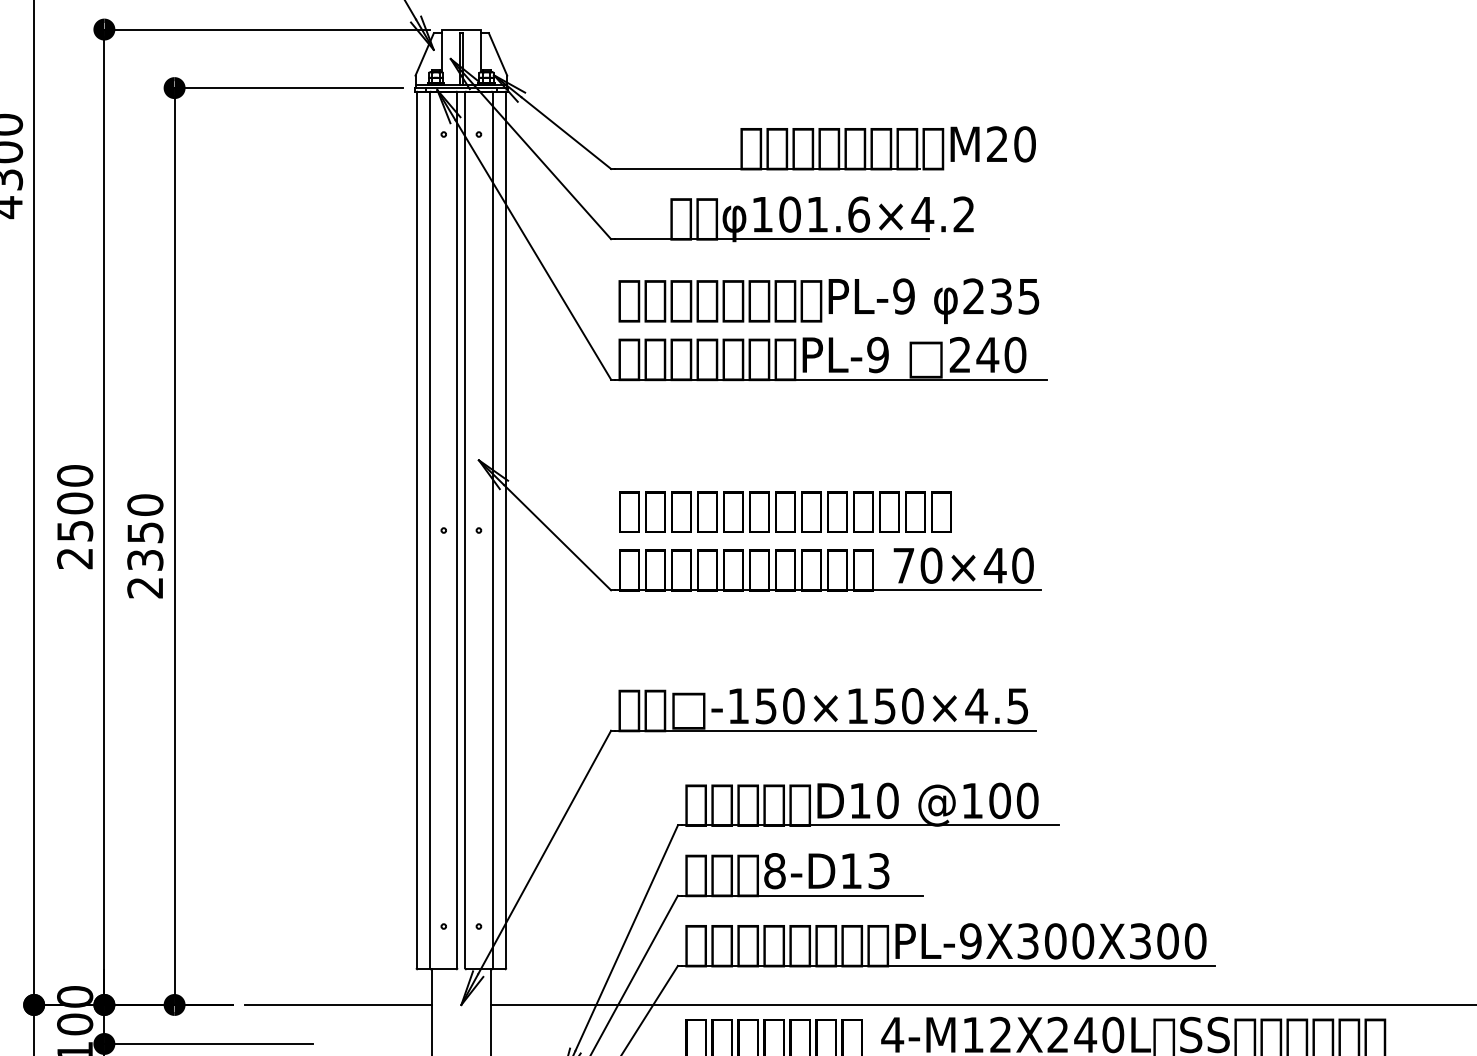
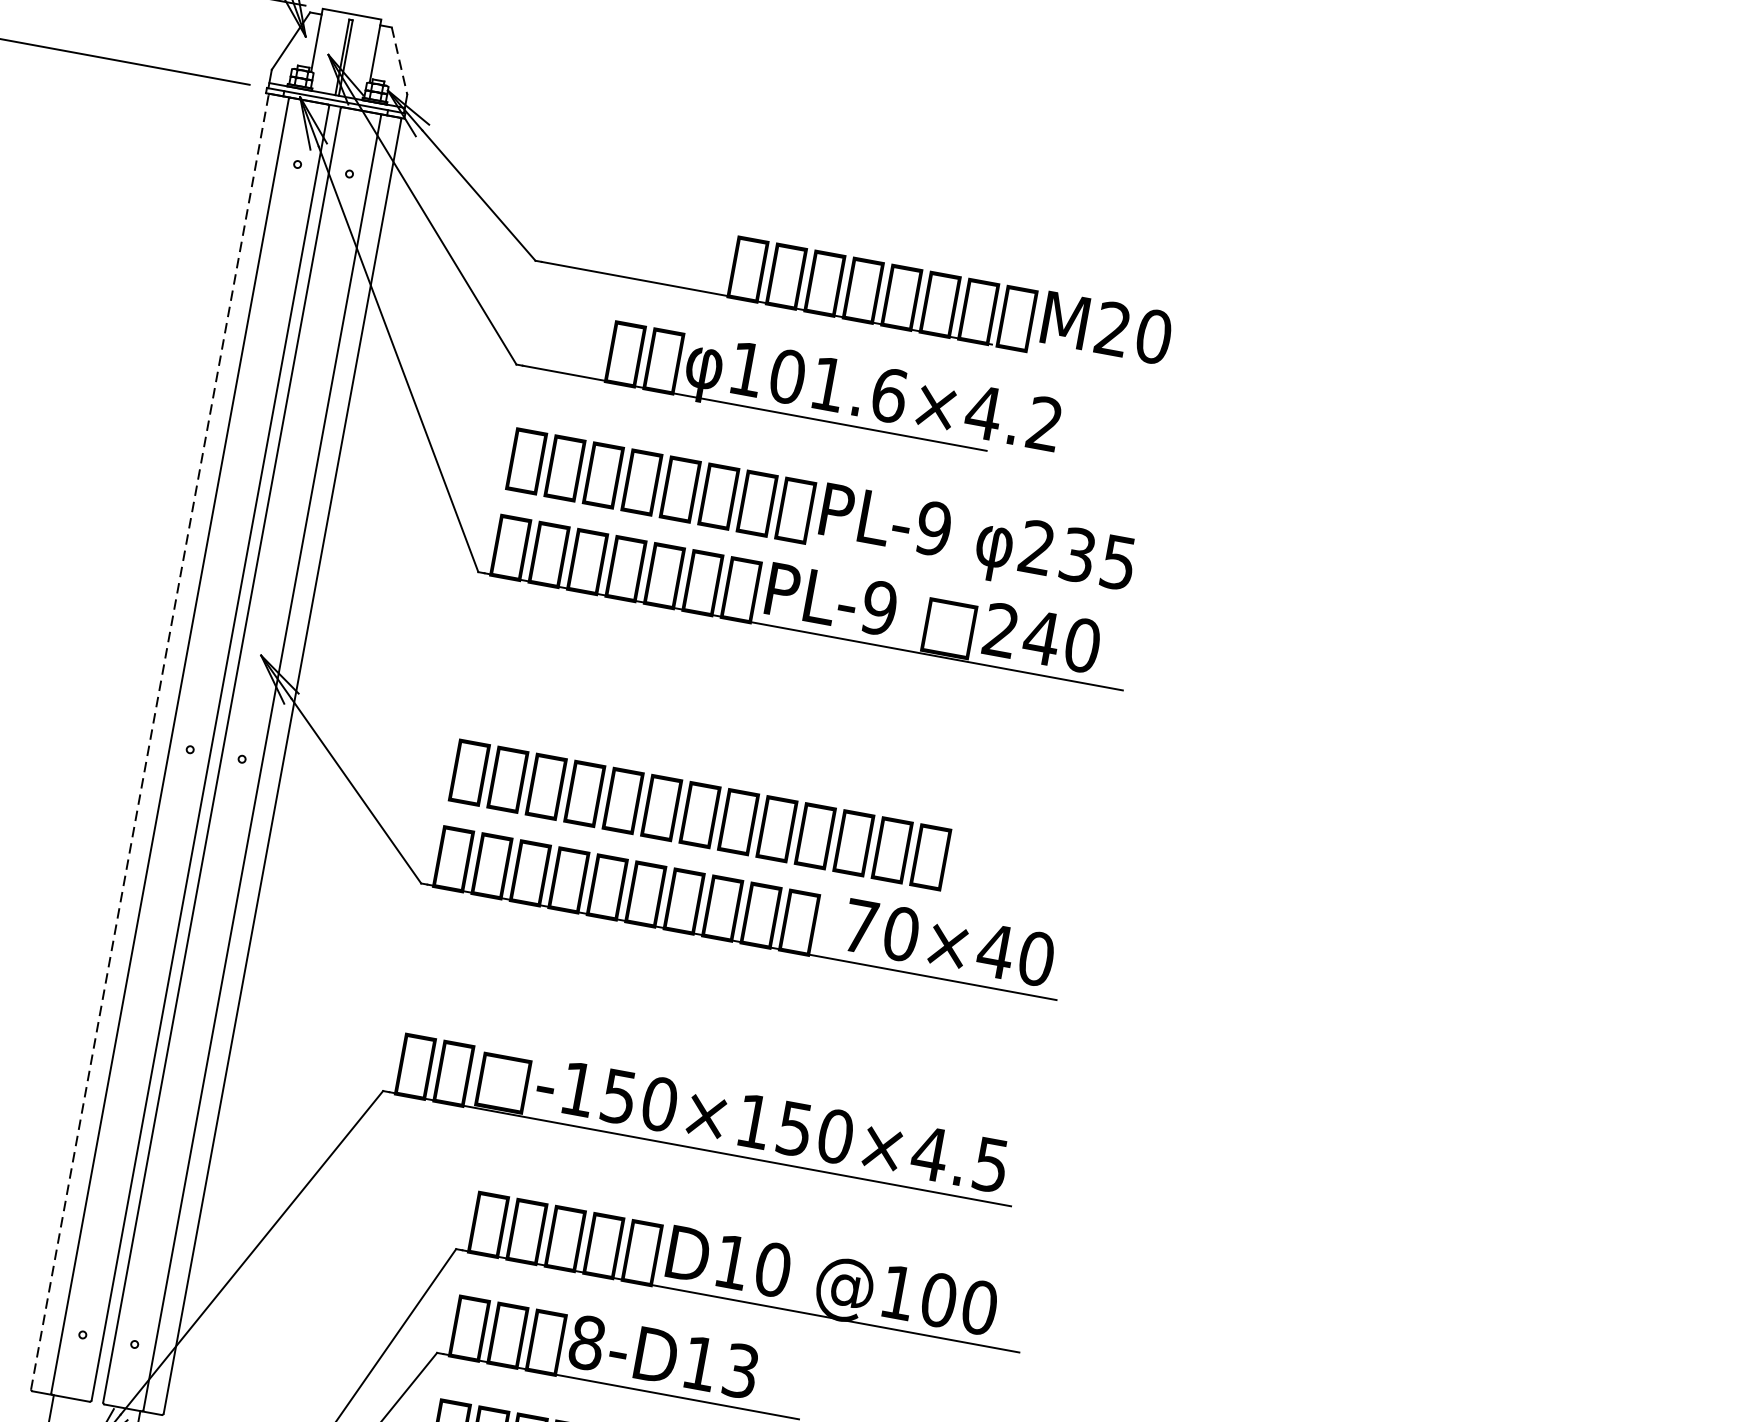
line: (498, 54) -> (400, 61), solid -> dashed
line: (416, 530) -> (149, 742), solid -> dashed

